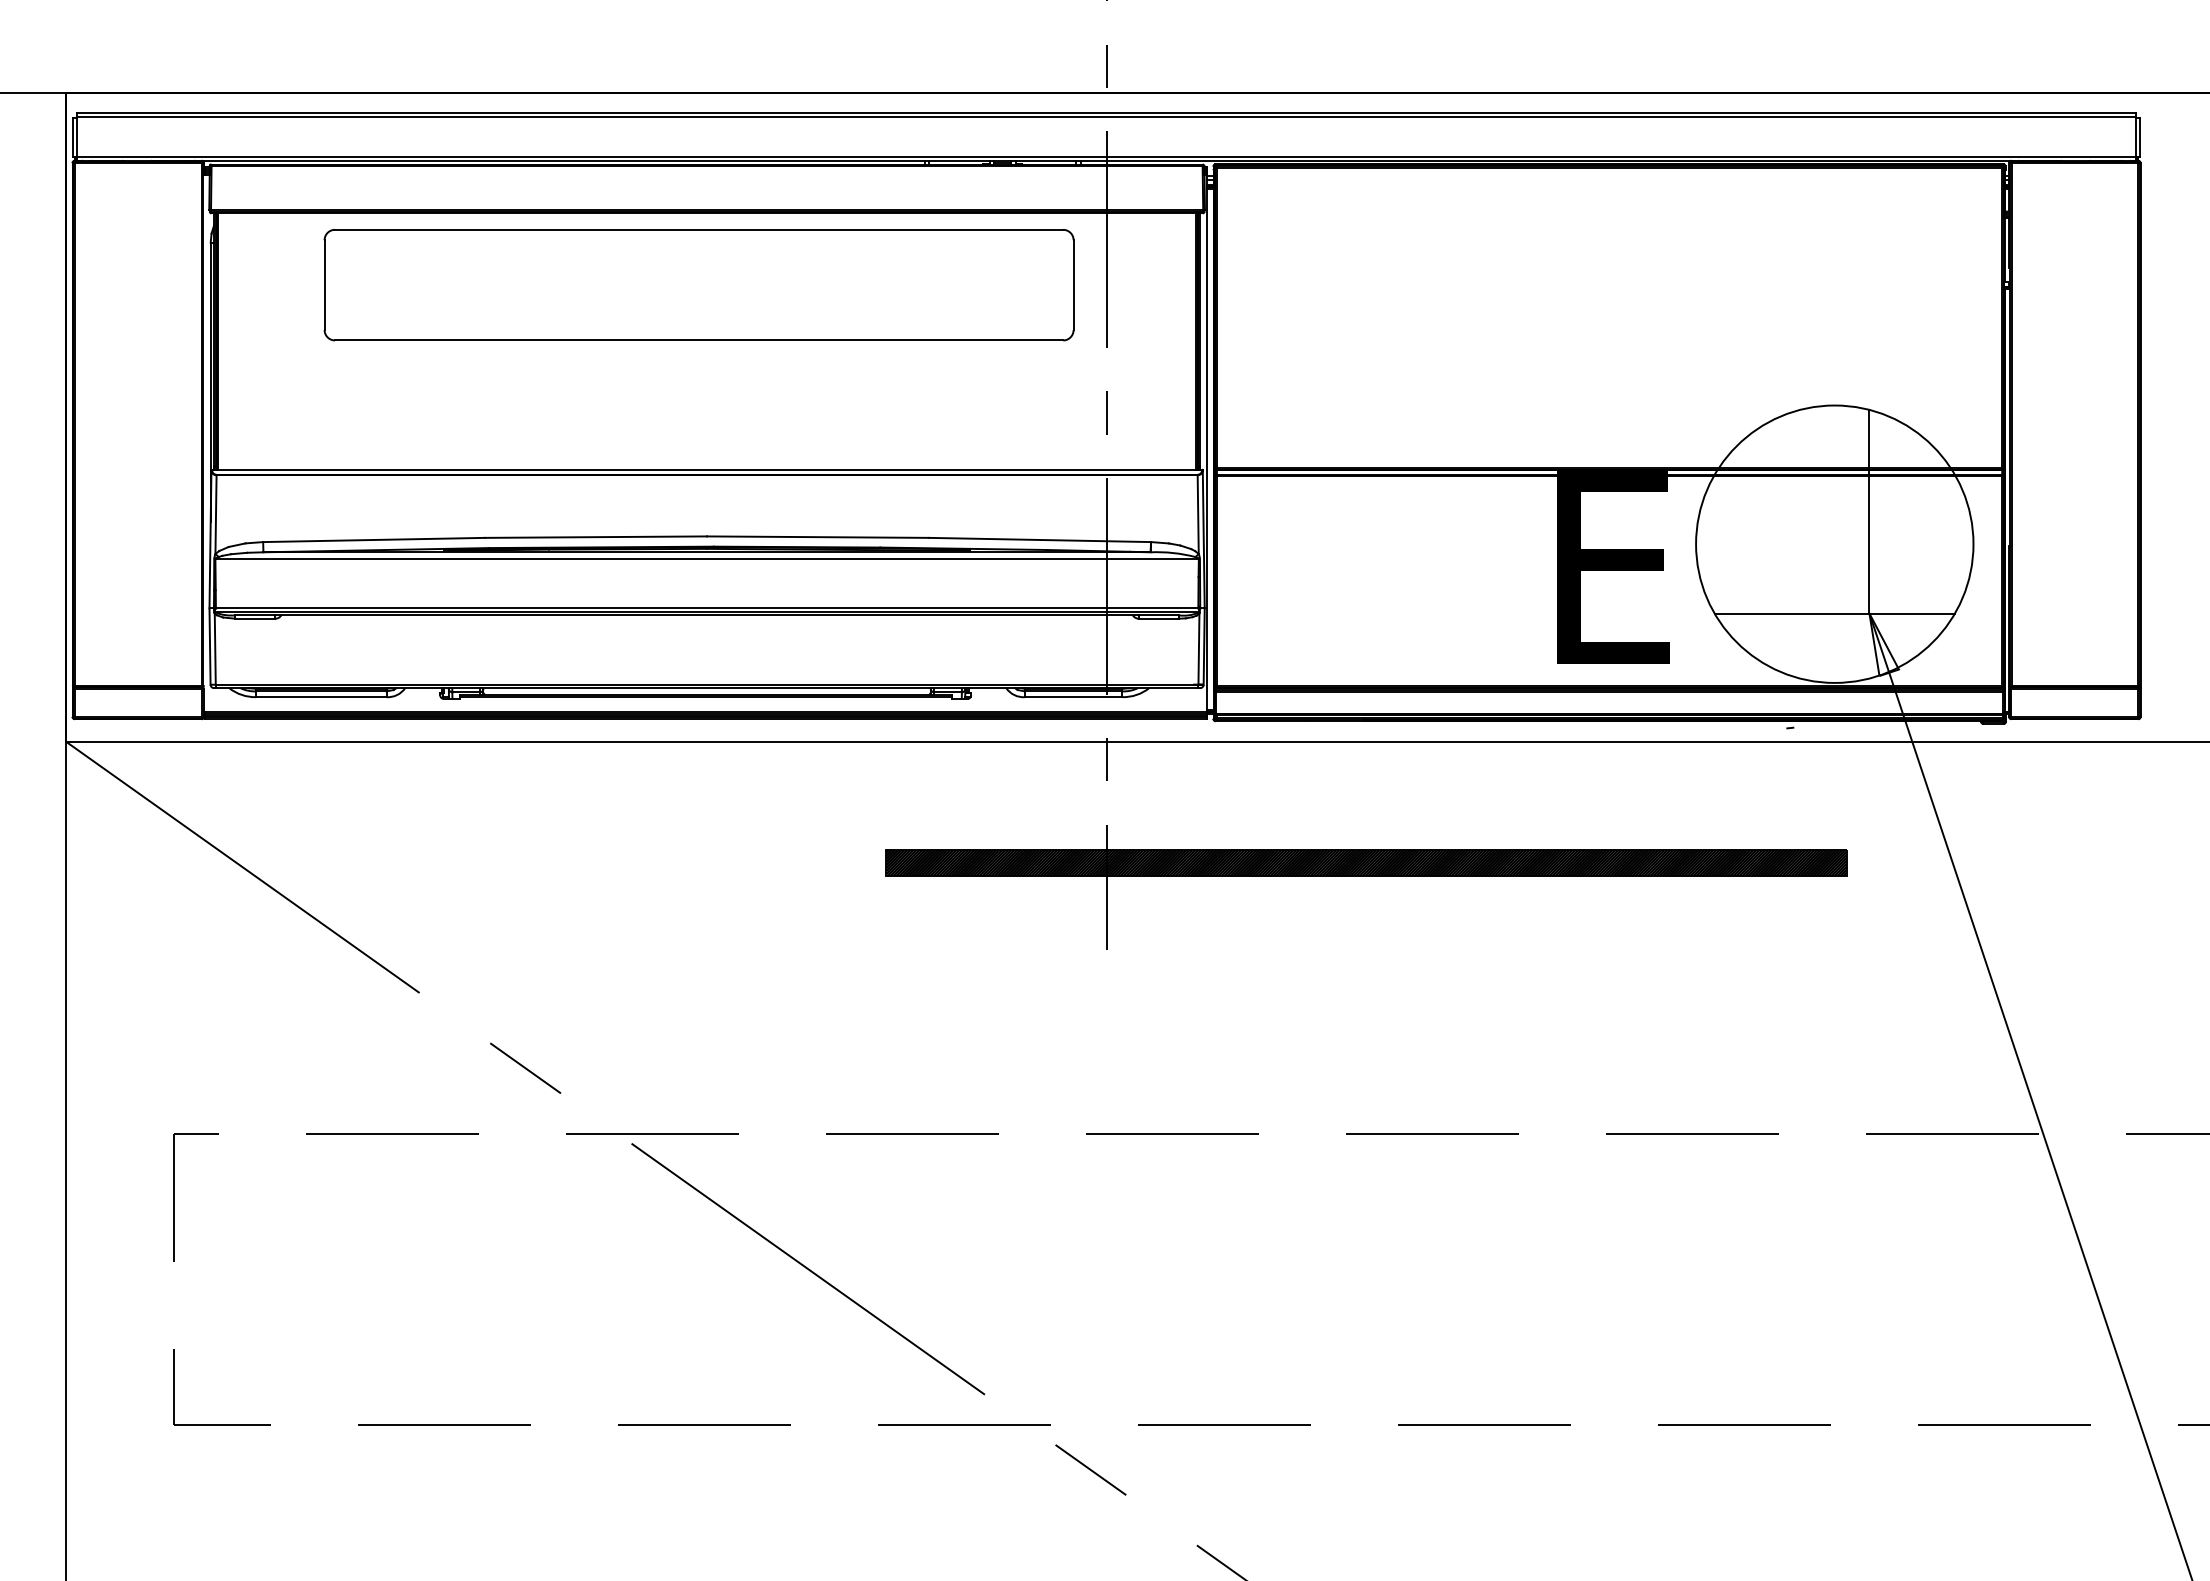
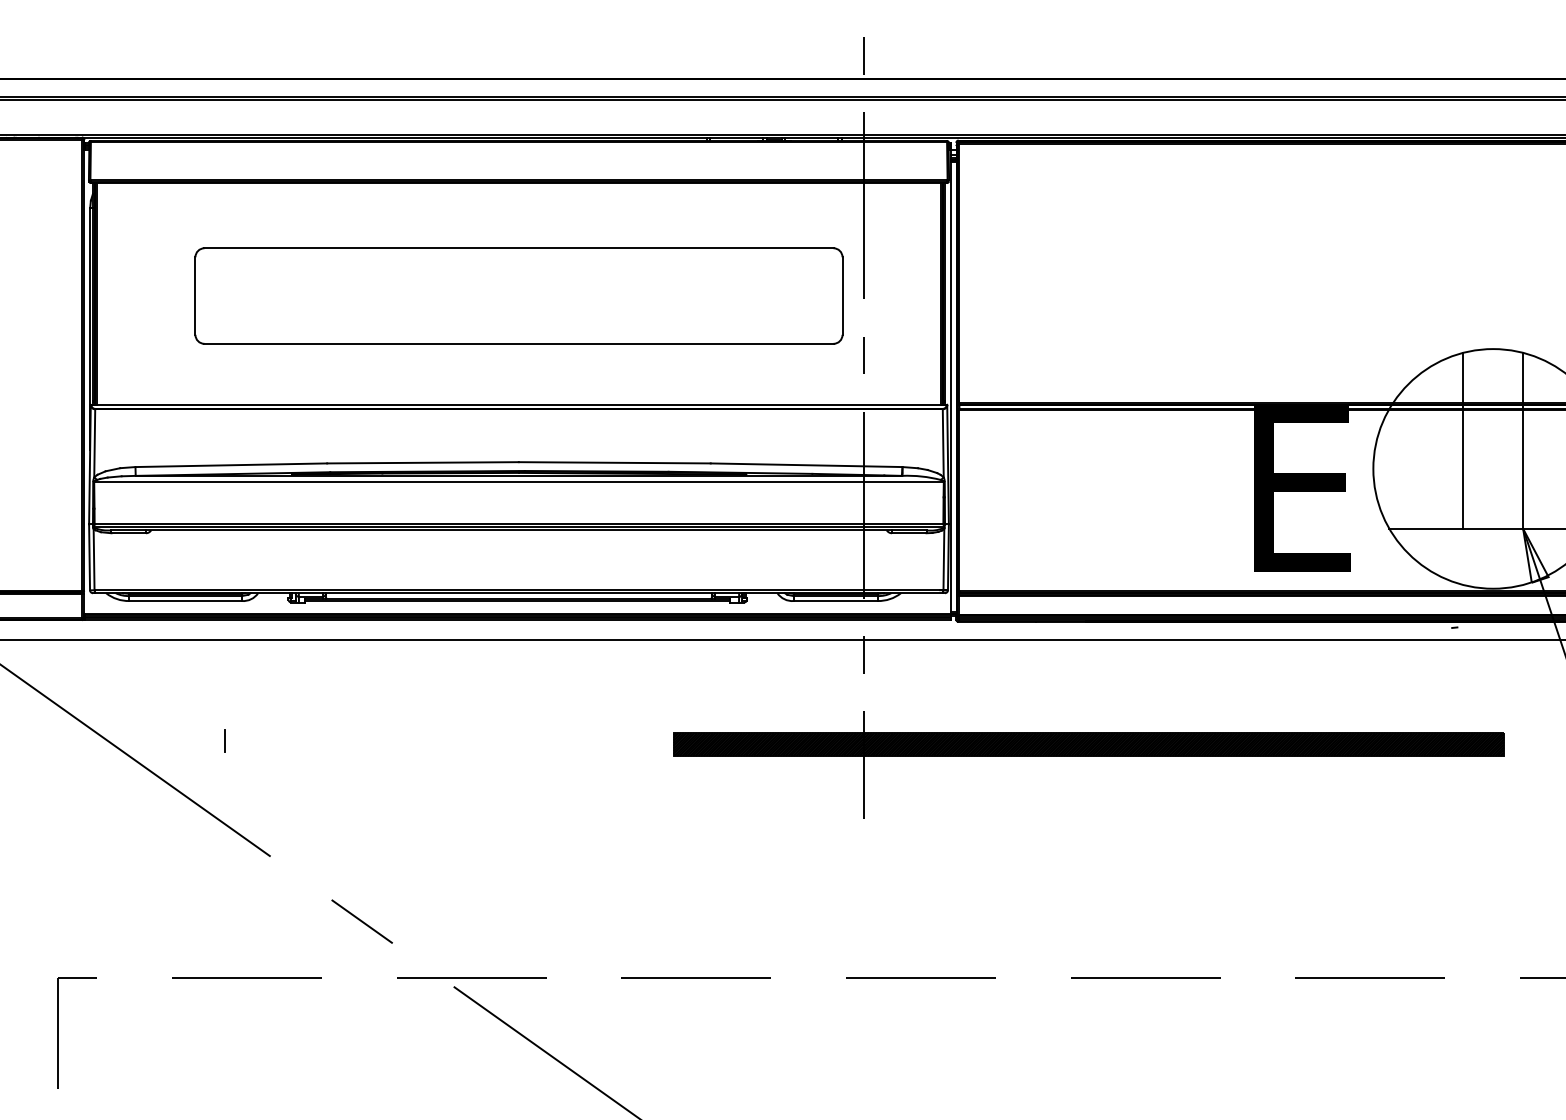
part: (698, 285) -> (518, 296), moved
line: (1800, 511) -> (1463, 440), added
line: (365, 858) -> (223, 740), added

